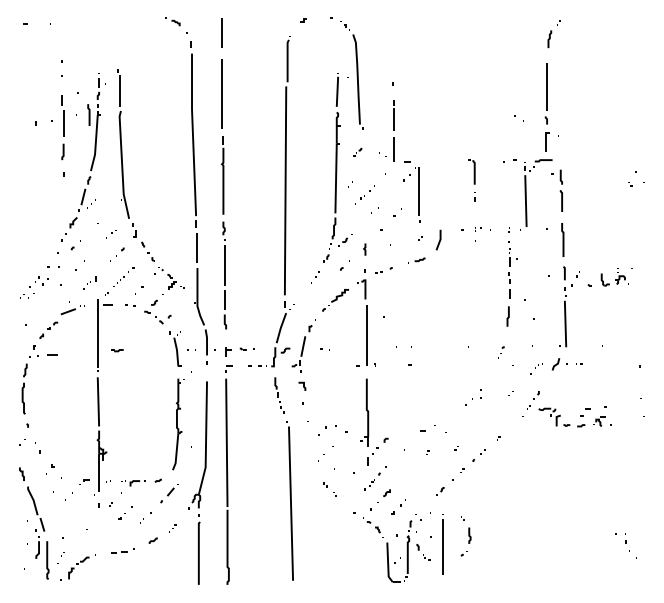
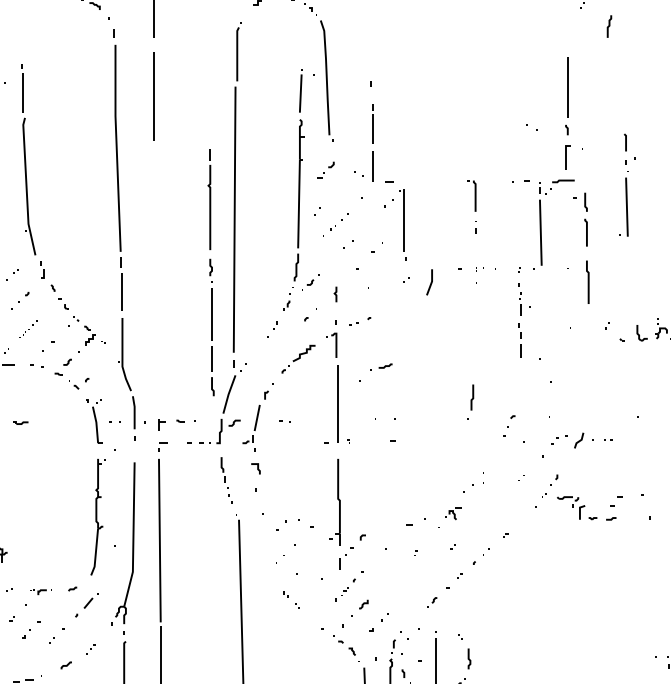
curve: (549, 39) -> (609, 26), moved
part: (357, 151) -> (326, 169), size x1.6
part: (223, 232) -> (210, 272), moved
part: (416, 260) -> (381, 366), moved
part: (123, 276) -> (28, 328), size x0.7
part: (565, 306) -> (626, 184), moved
line: (508, 316) -> (472, 397), moved
part: (501, 352) -> (509, 425), size x1.4
part: (536, 368) -> (554, 445), size x1.6
part: (599, 421) -> (453, 513), moved
part: (133, 483) -> (40, 592), size x0.7

